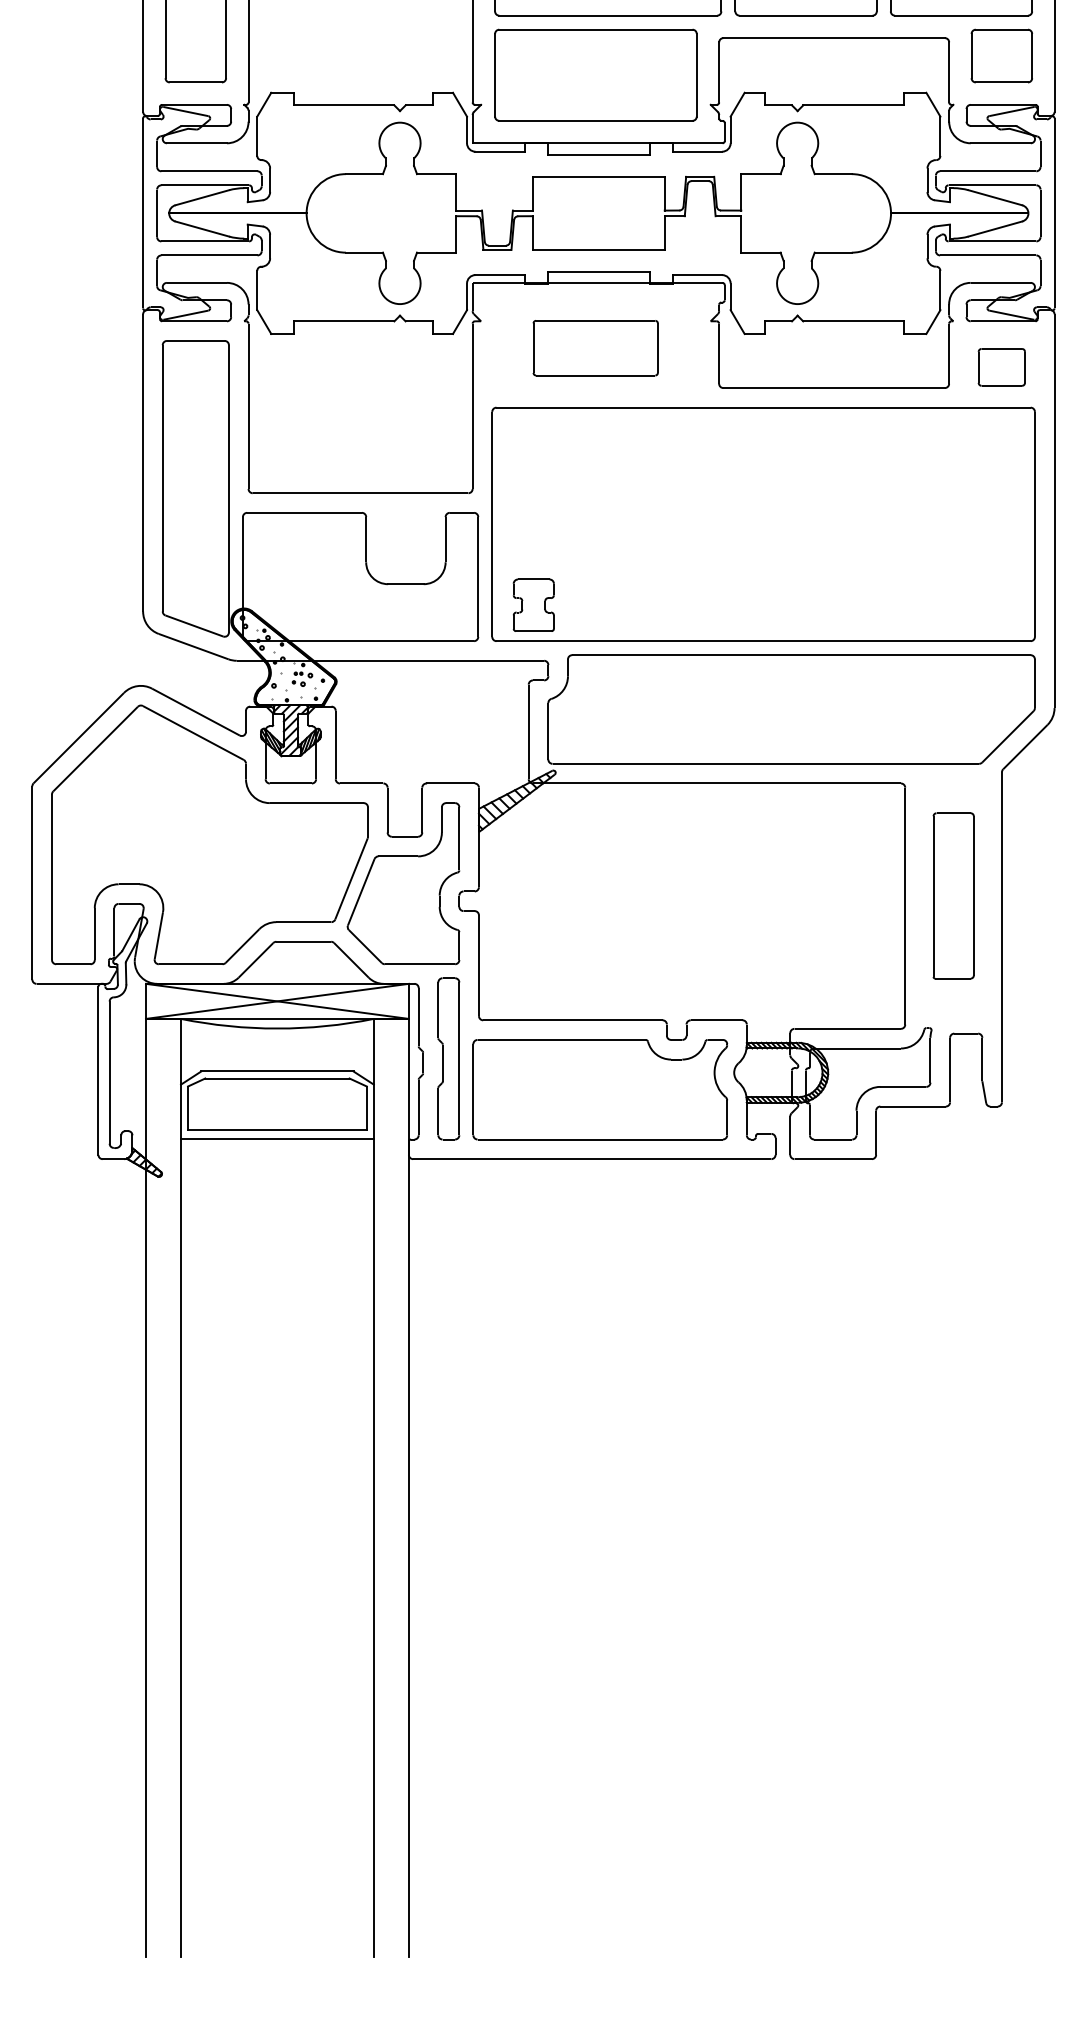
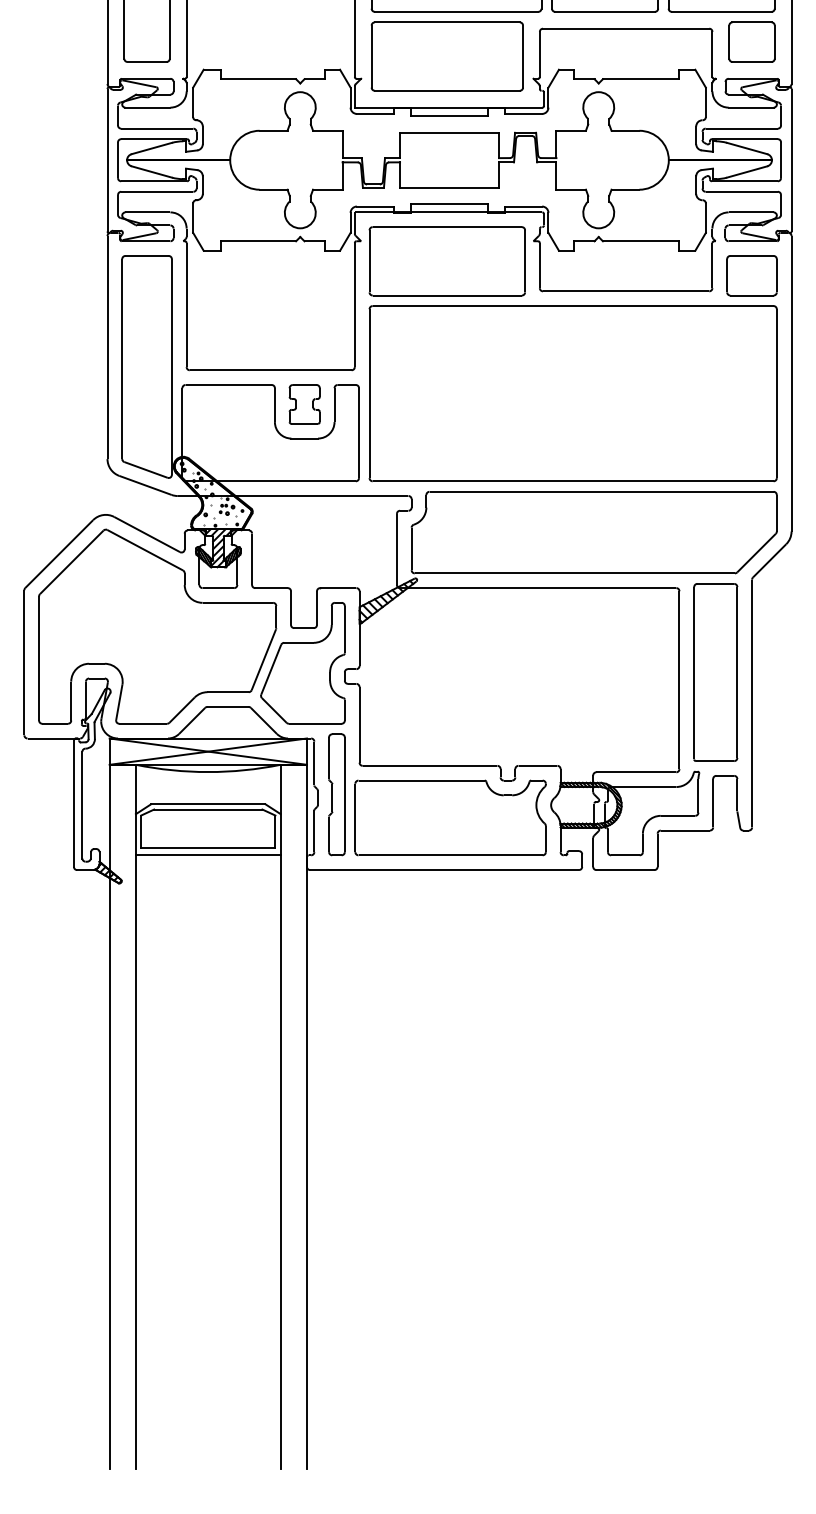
part: (594, 348) -> (446, 261), size x1.67
part: (1001, 366) -> (751, 275), size x1.43
part: (533, 605) -> (304, 404), moved
part: (953, 895) -> (715, 672), size x1.43

